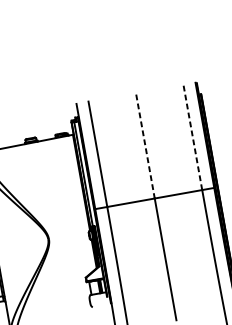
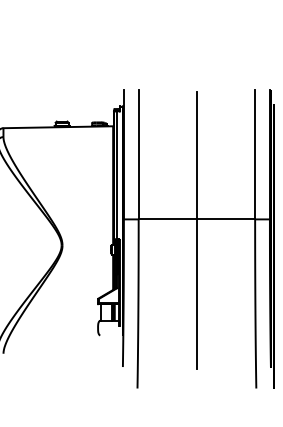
line: (193, 137) -> (255, 154), dashed -> solid
line: (145, 146) -> (196, 155), dashed -> solid

